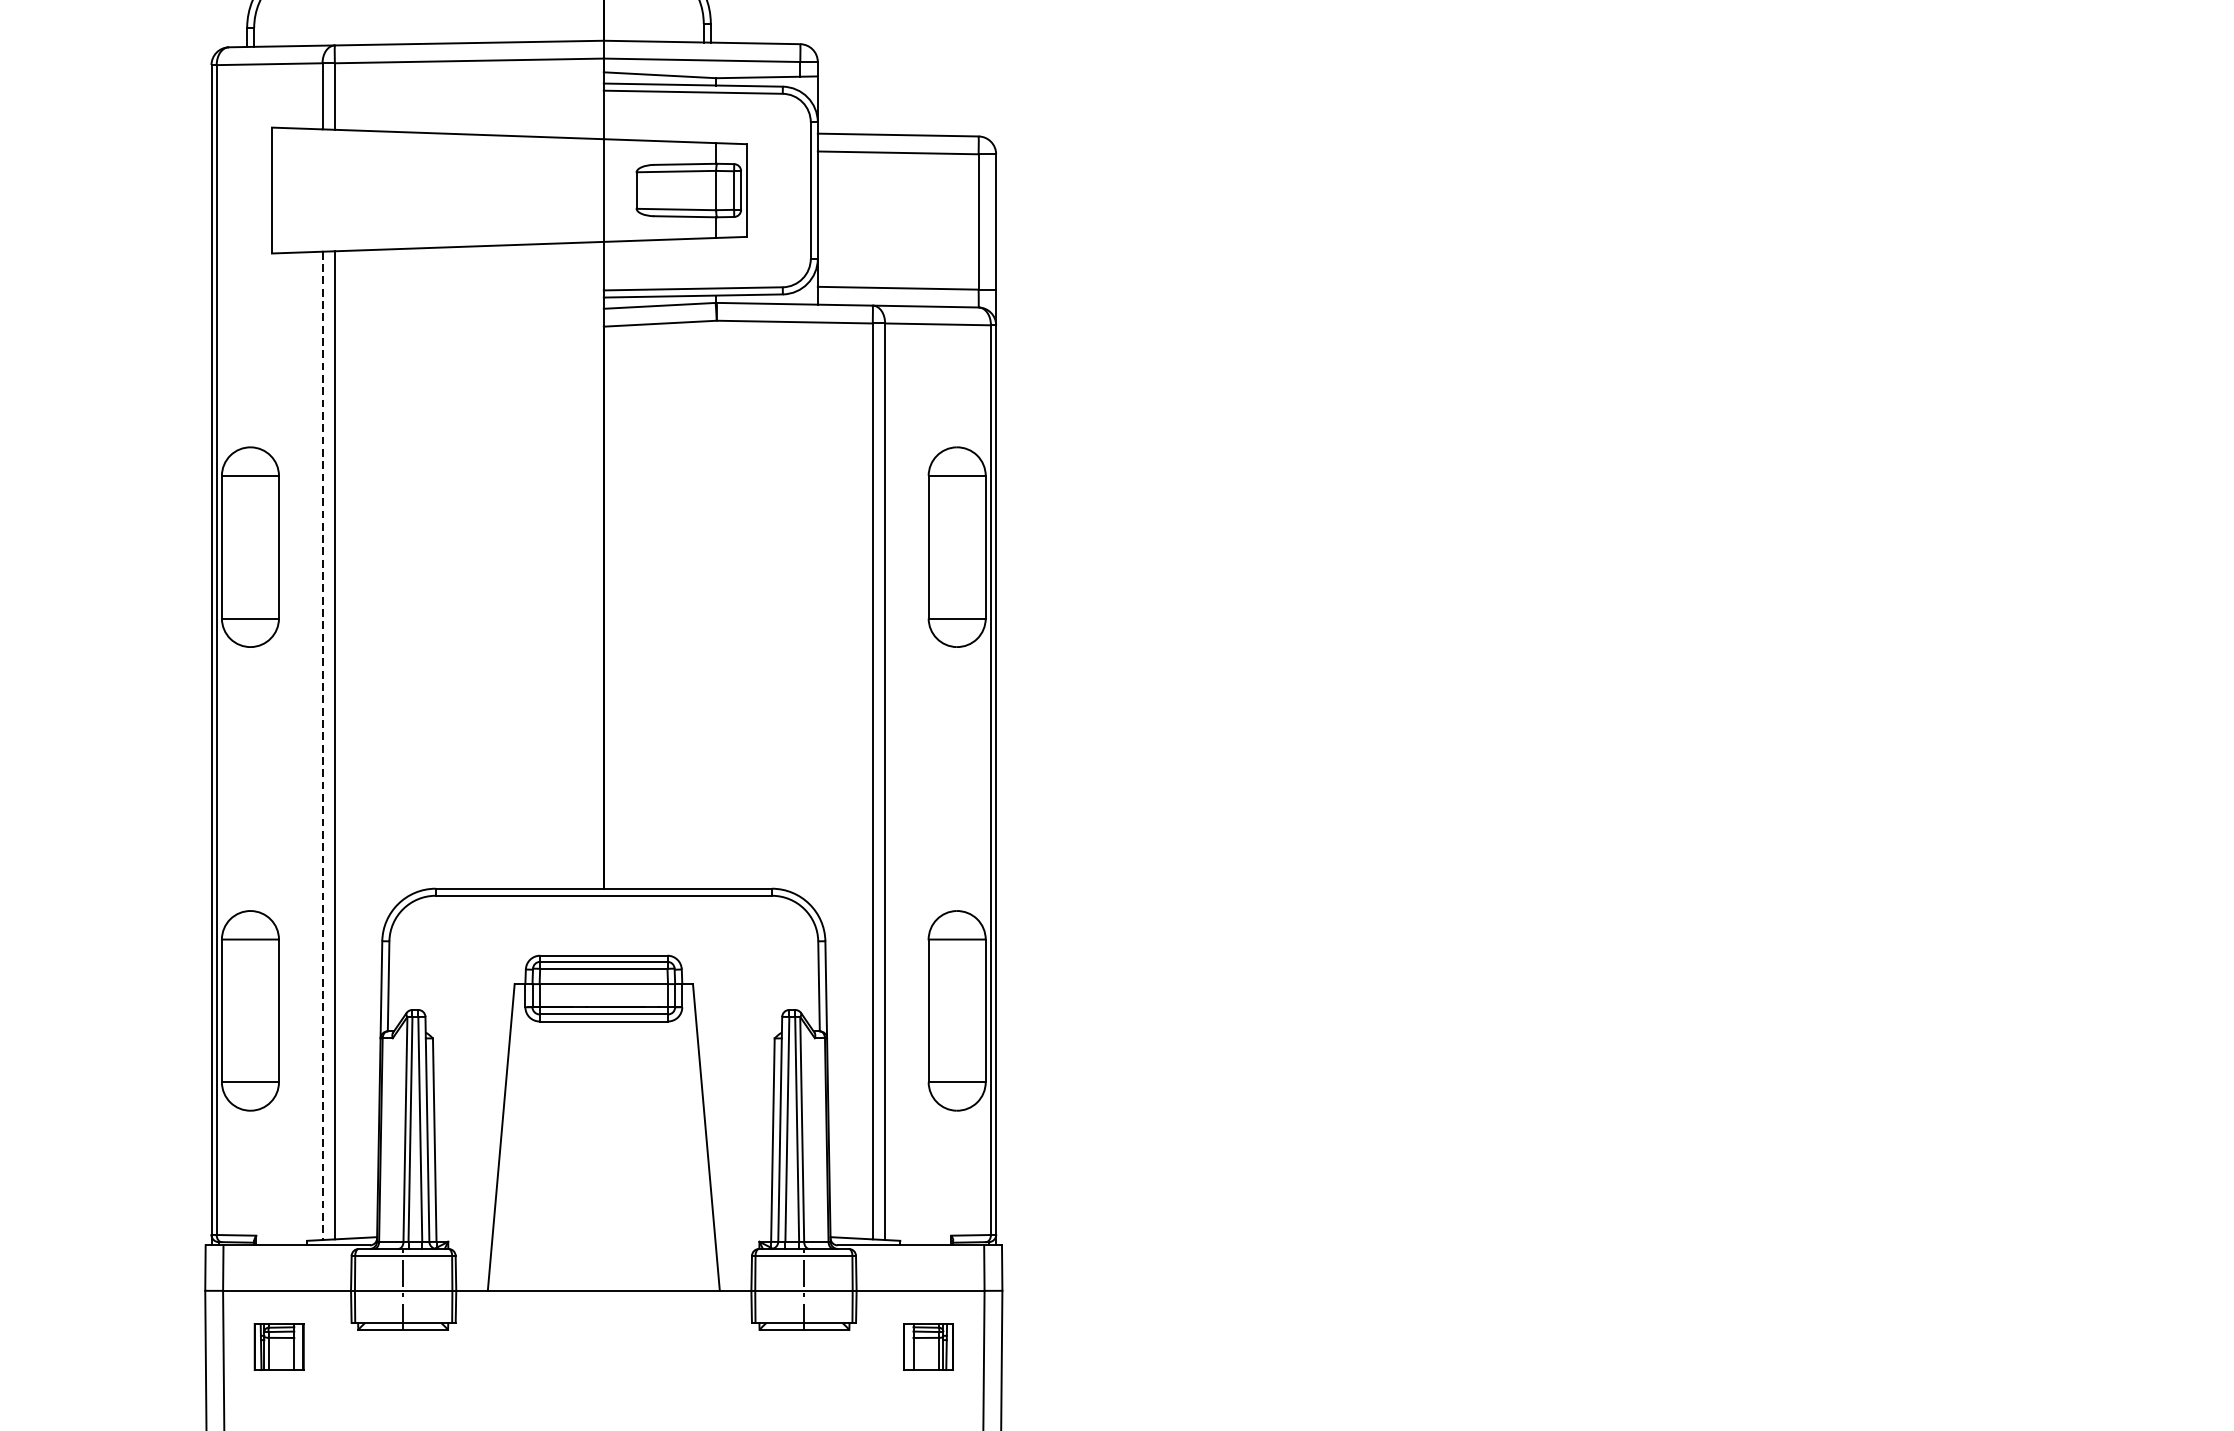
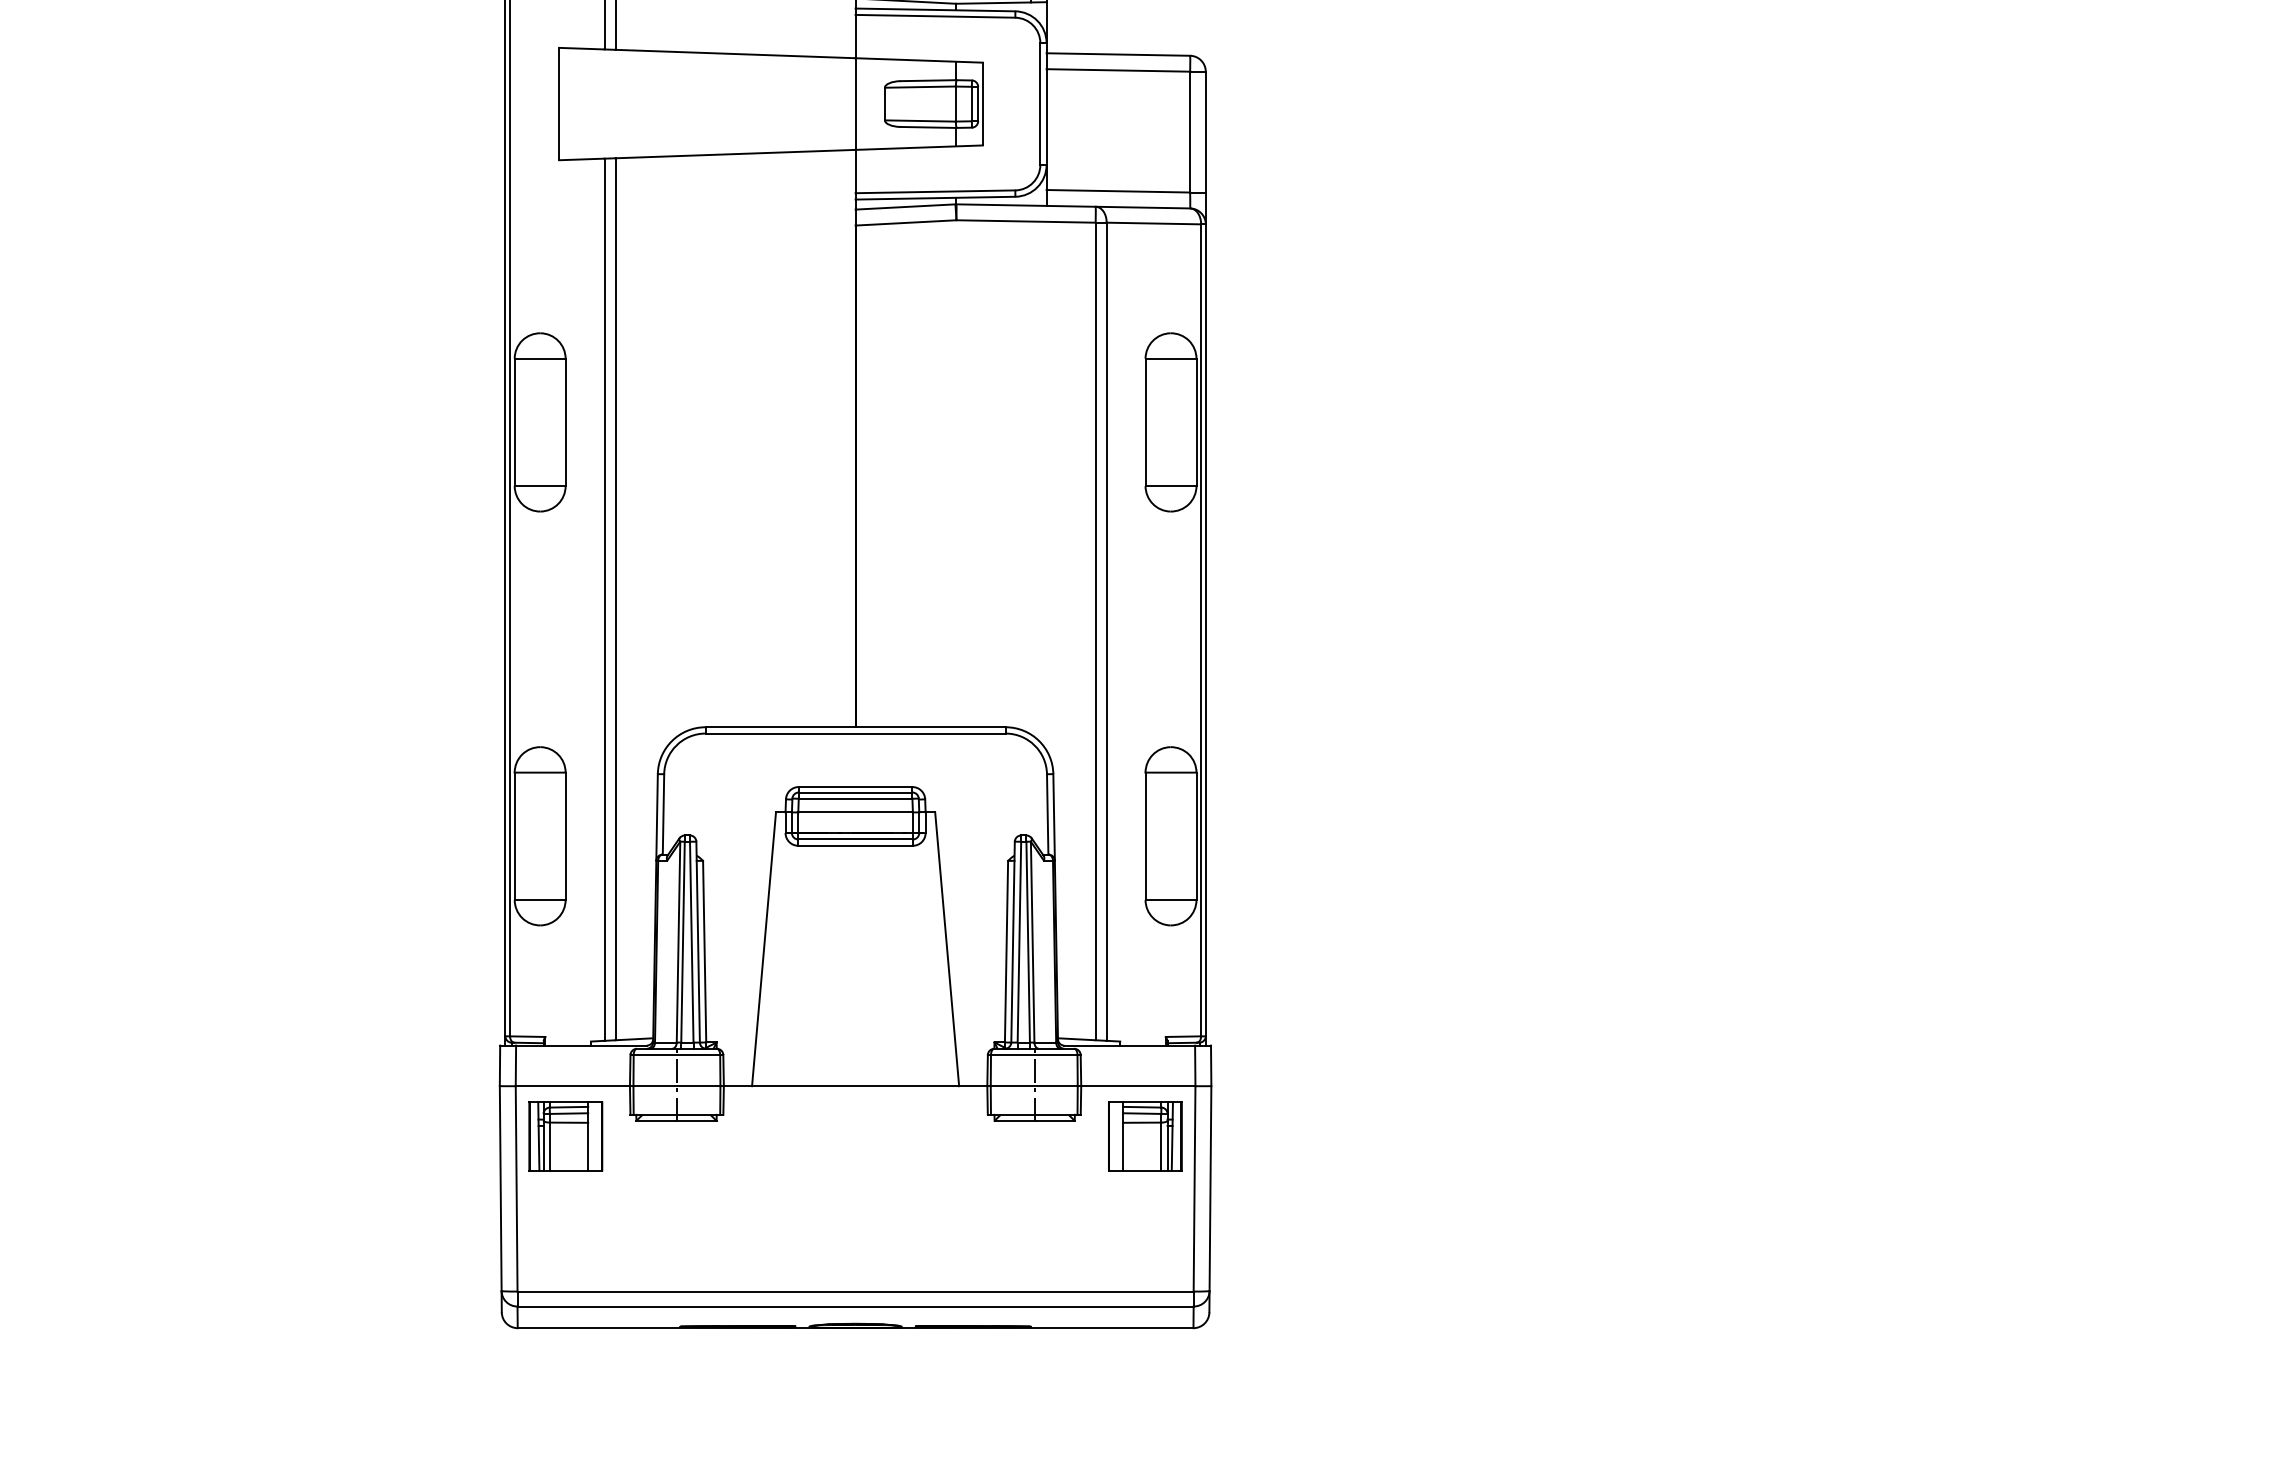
line: (322, 746) -> (604, 600), dashed -> solid
part: (278, 1347) -> (565, 1136), size x1.67
part: (928, 1347) -> (1145, 1136), size x1.67

